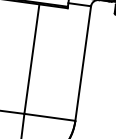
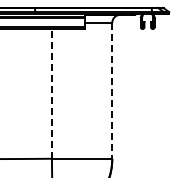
line: (31, 58) -> (51, 93), solid -> dashed
line: (83, 63) -> (112, 90), solid -> dashed

